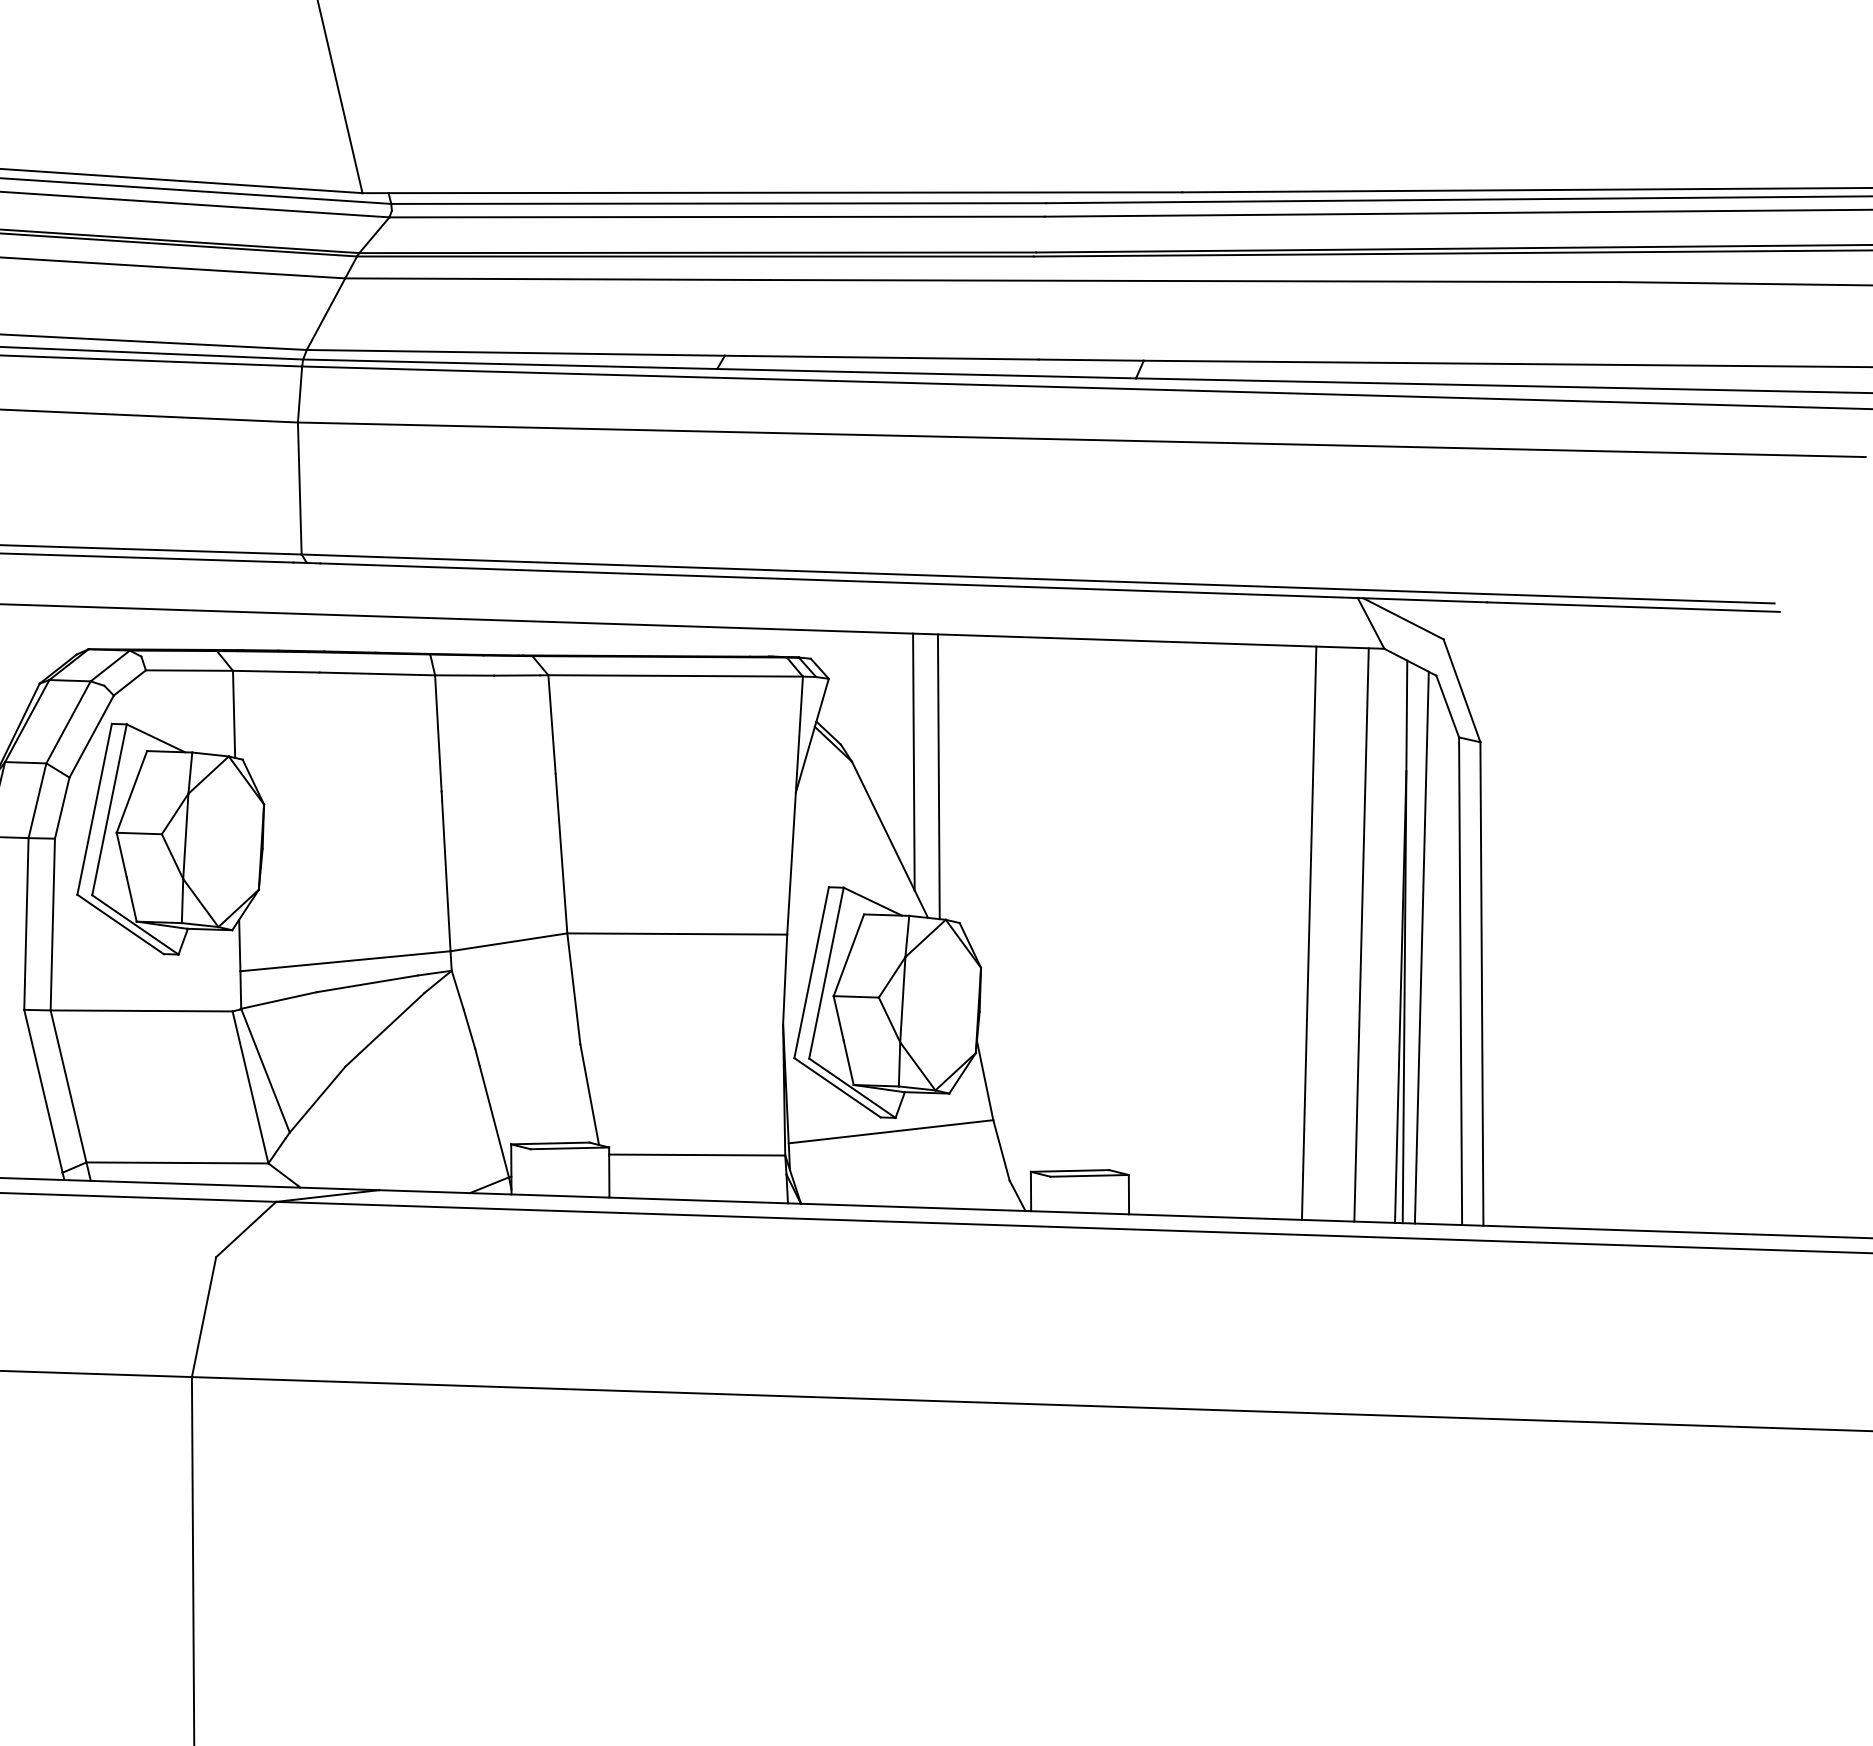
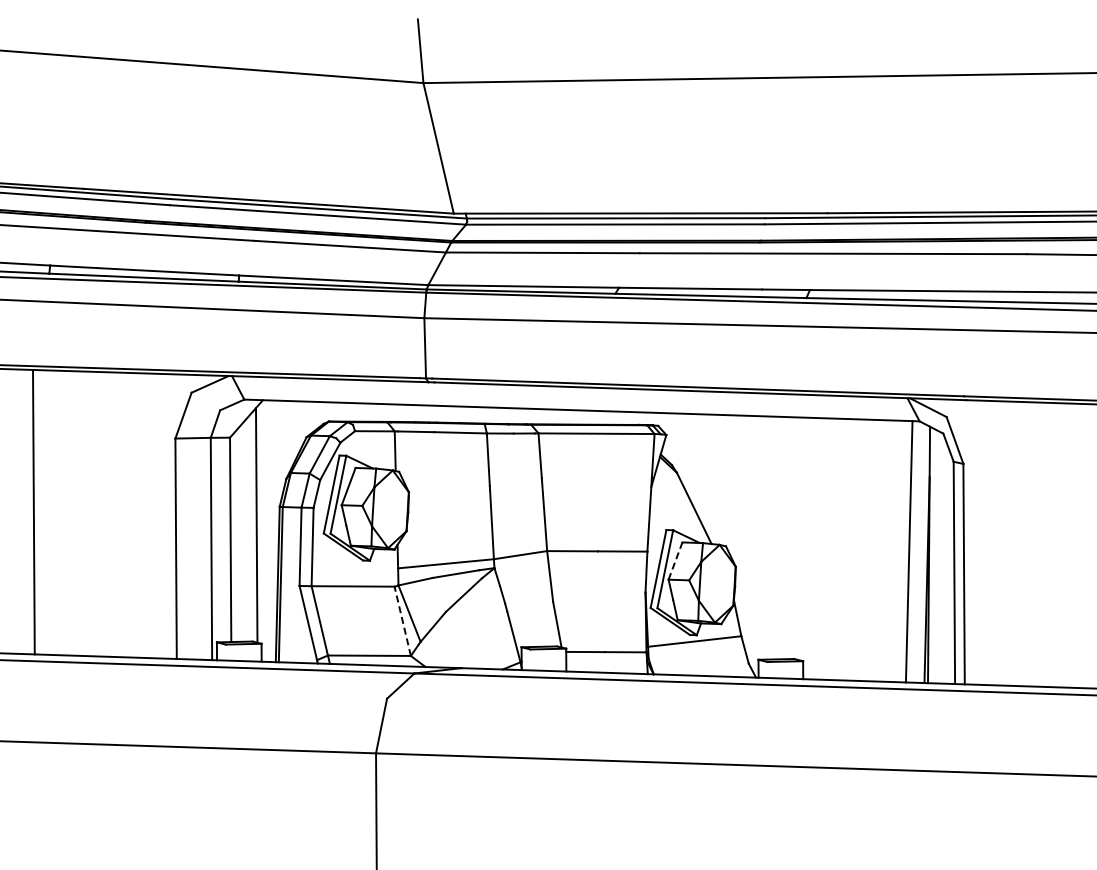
line: (912, 760) -> (704, 472), removed
line: (938, 776) -> (716, 479), removed
line: (1309, 932) -> (885, 550), removed
line: (1421, 947) -> (936, 557), removed
line: (848, 956) -> (675, 561), solid -> dashed
line: (249, 1087) -> (402, 621), solid -> dashed

